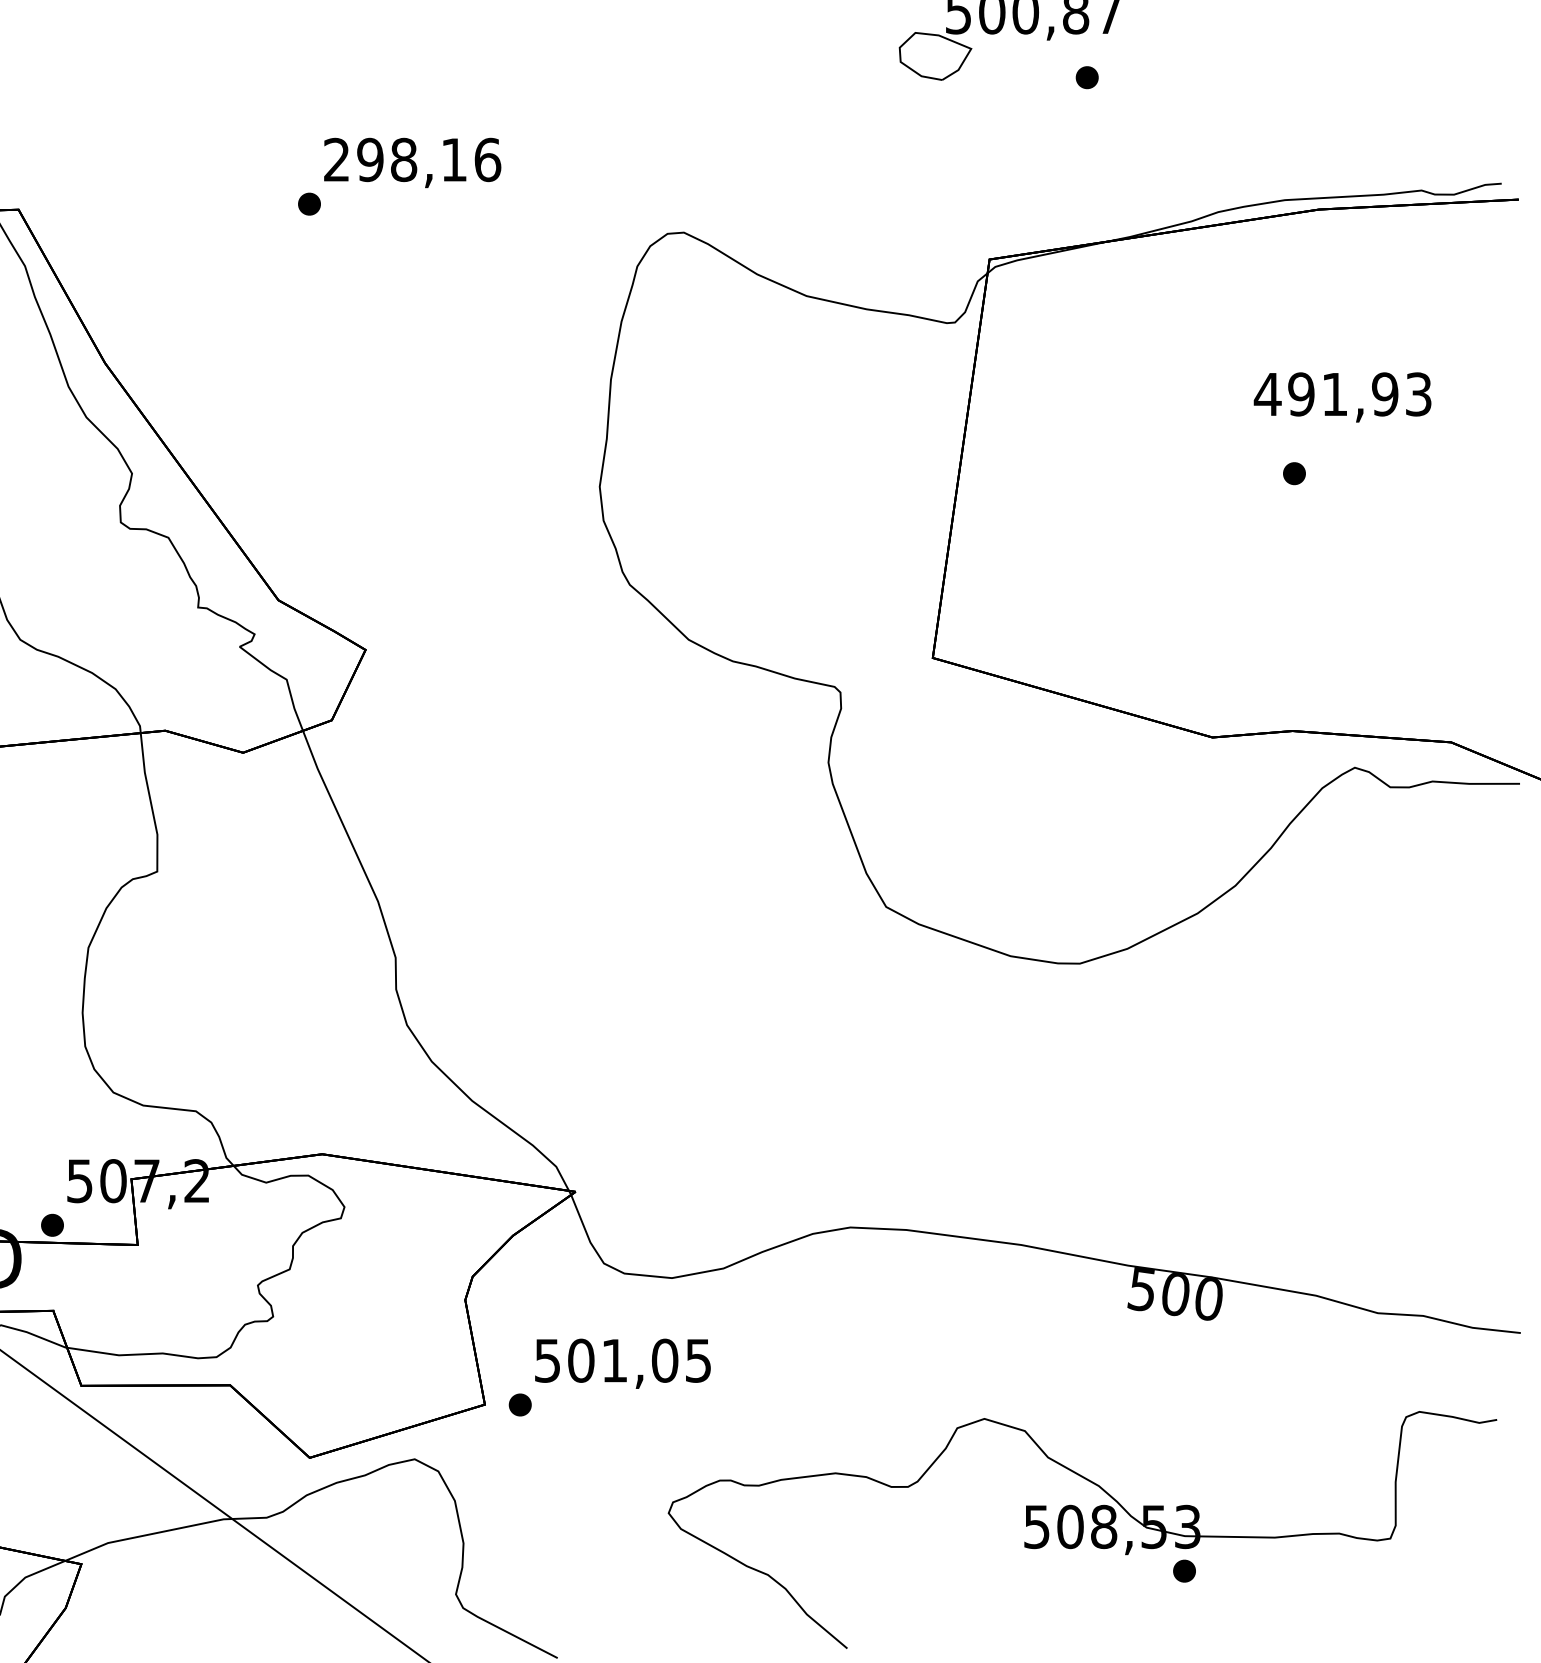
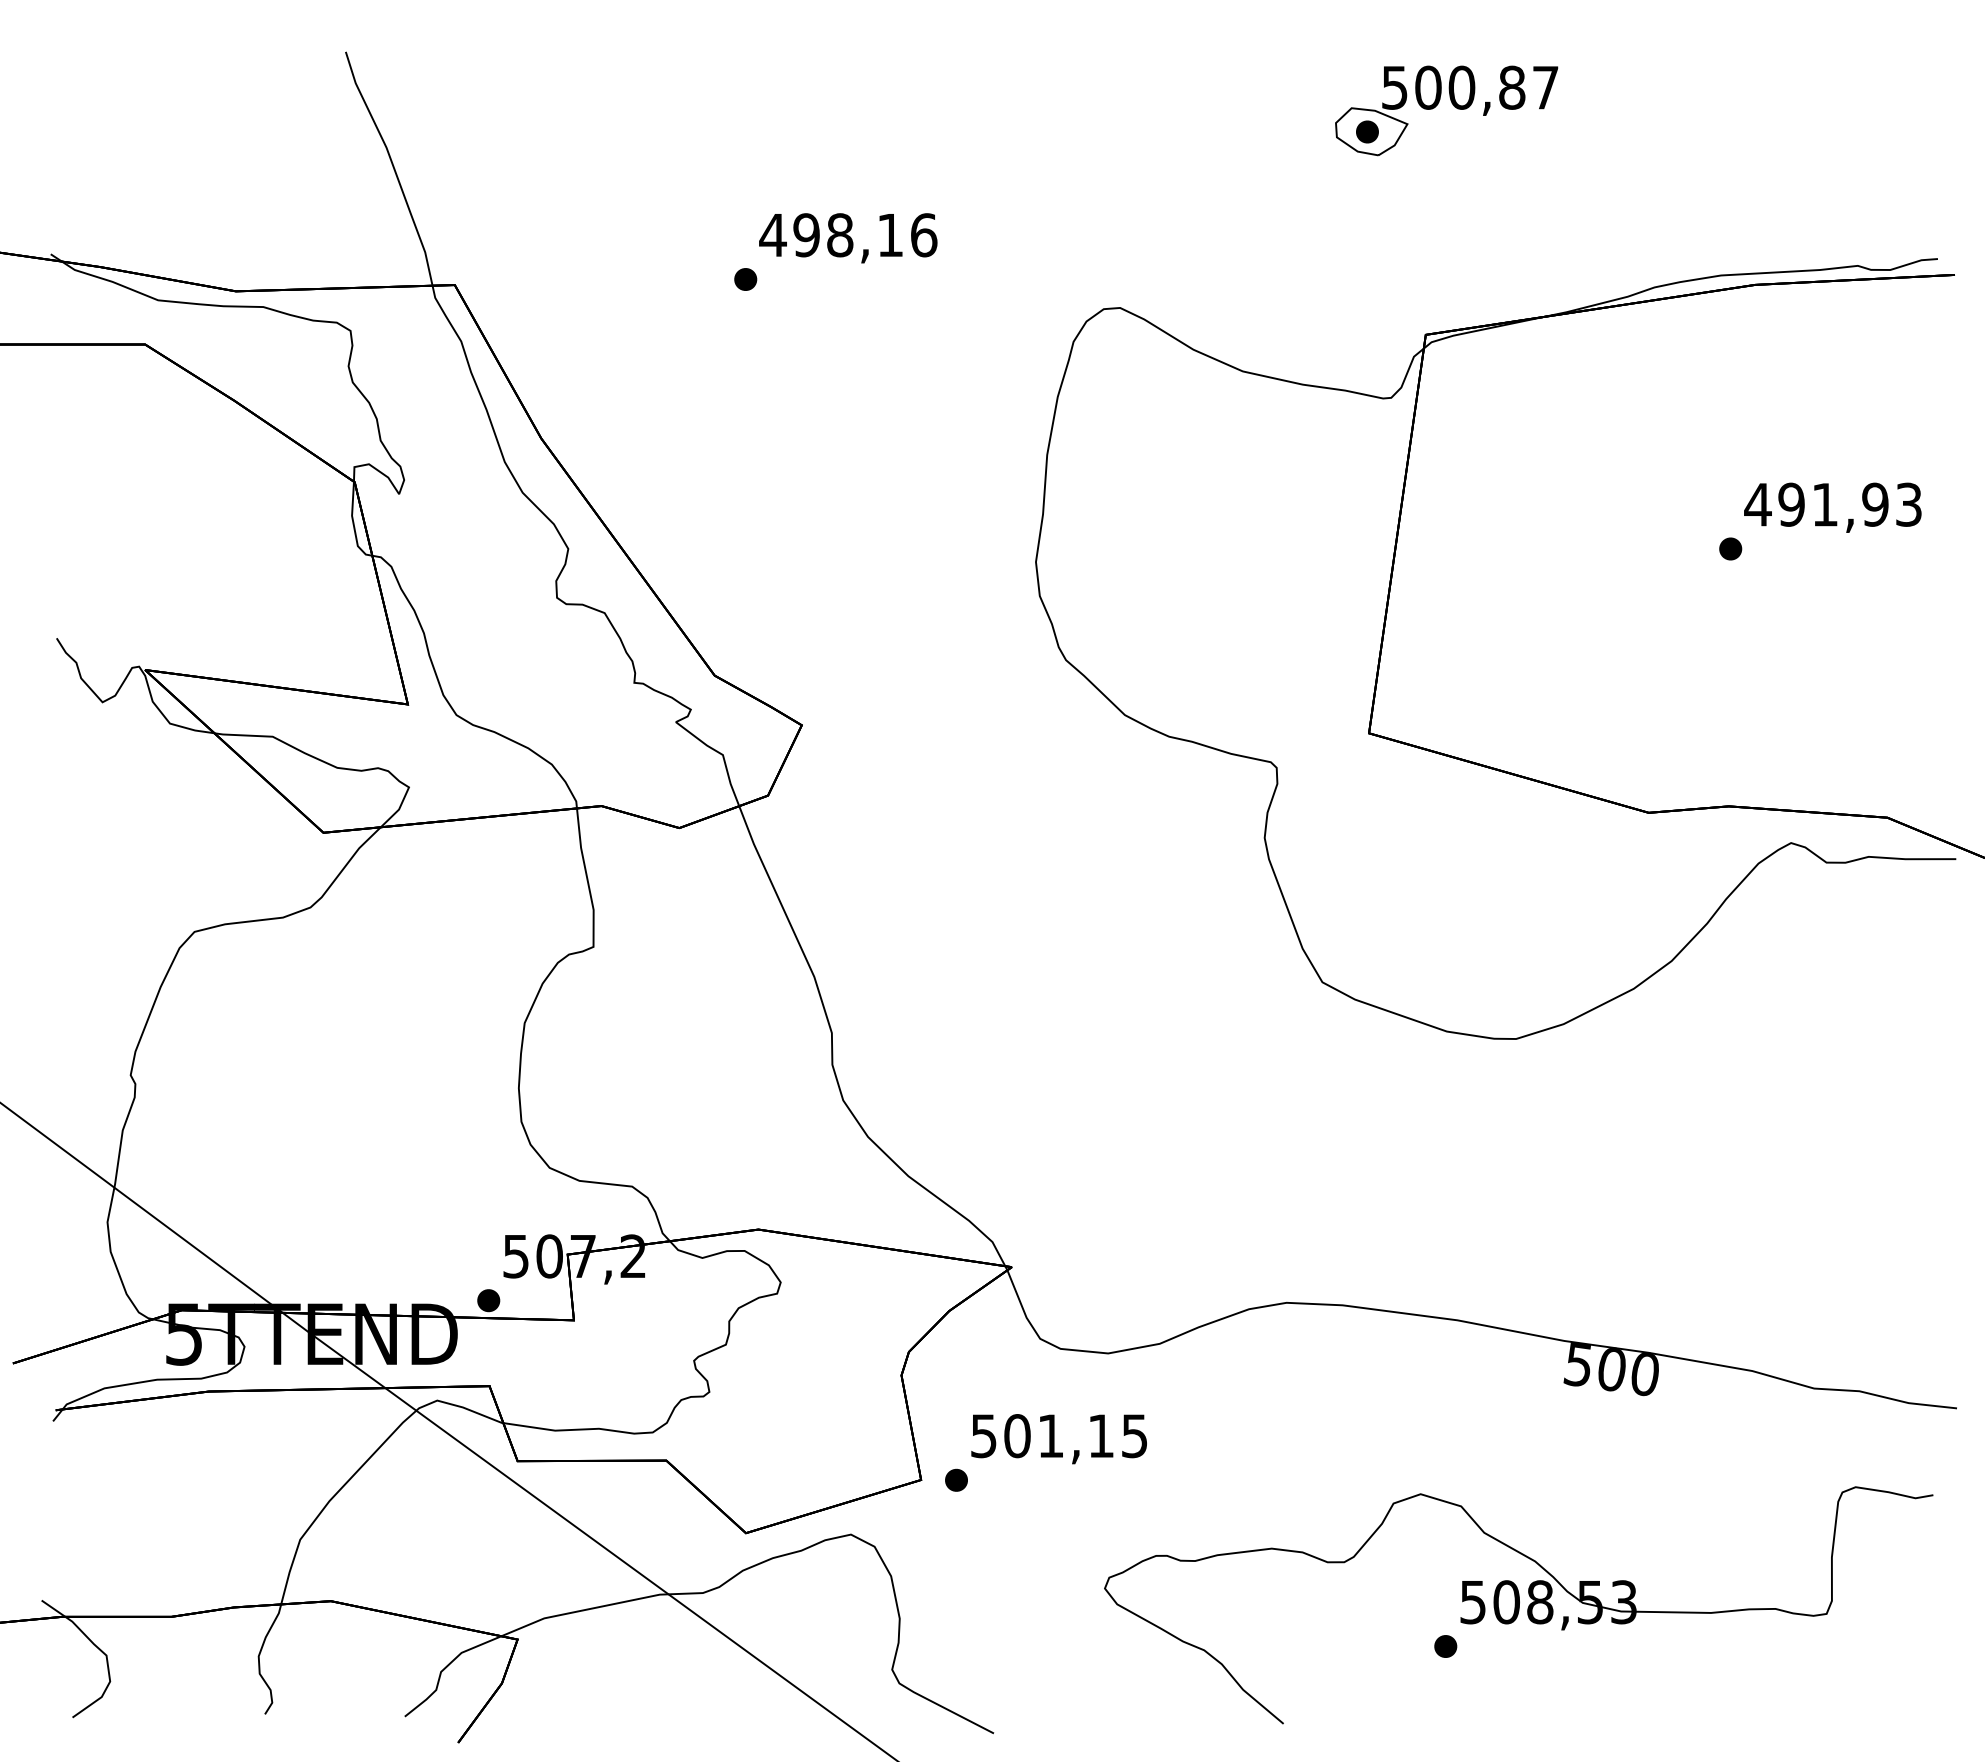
part: (1087, 77) -> (1367, 131), moved
text: (336, 159) -> (772, 234), 298,16 -> 498,16
text: (1342, 397) -> (1832, 507), moved
text: (665, 1361) -> (1101, 1436), 501,05 -> 501,15
part: (1184, 1571) -> (1445, 1646), moved

